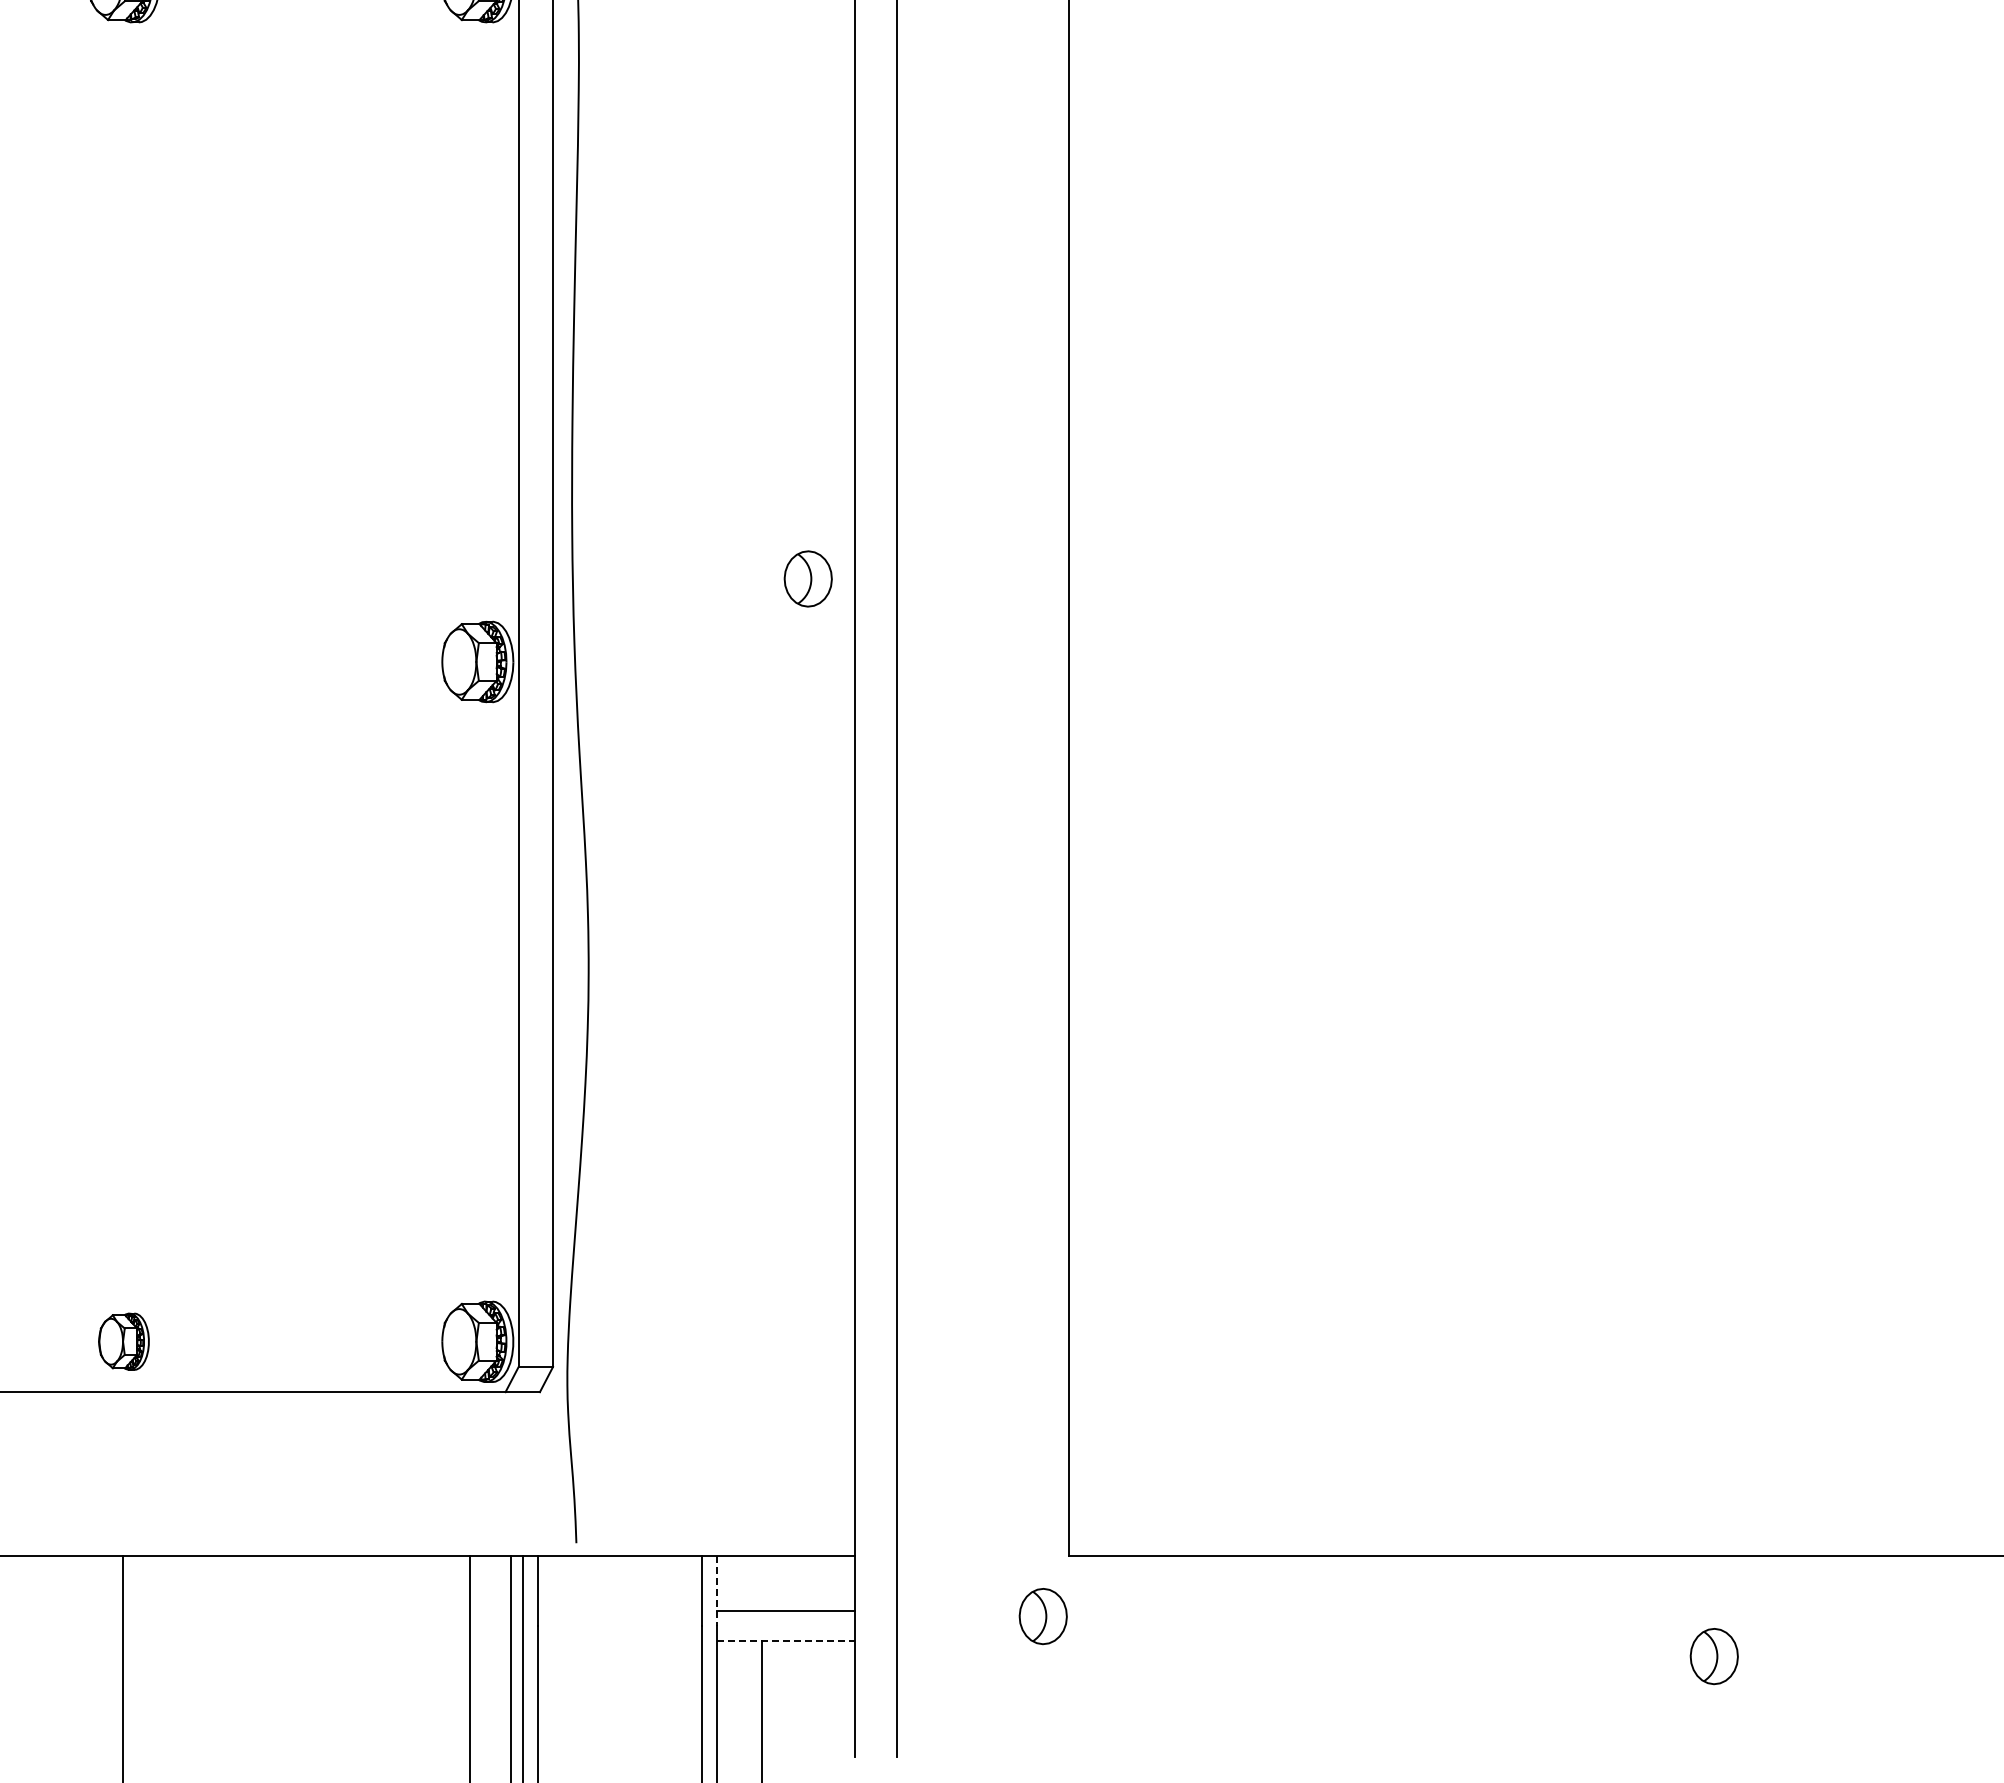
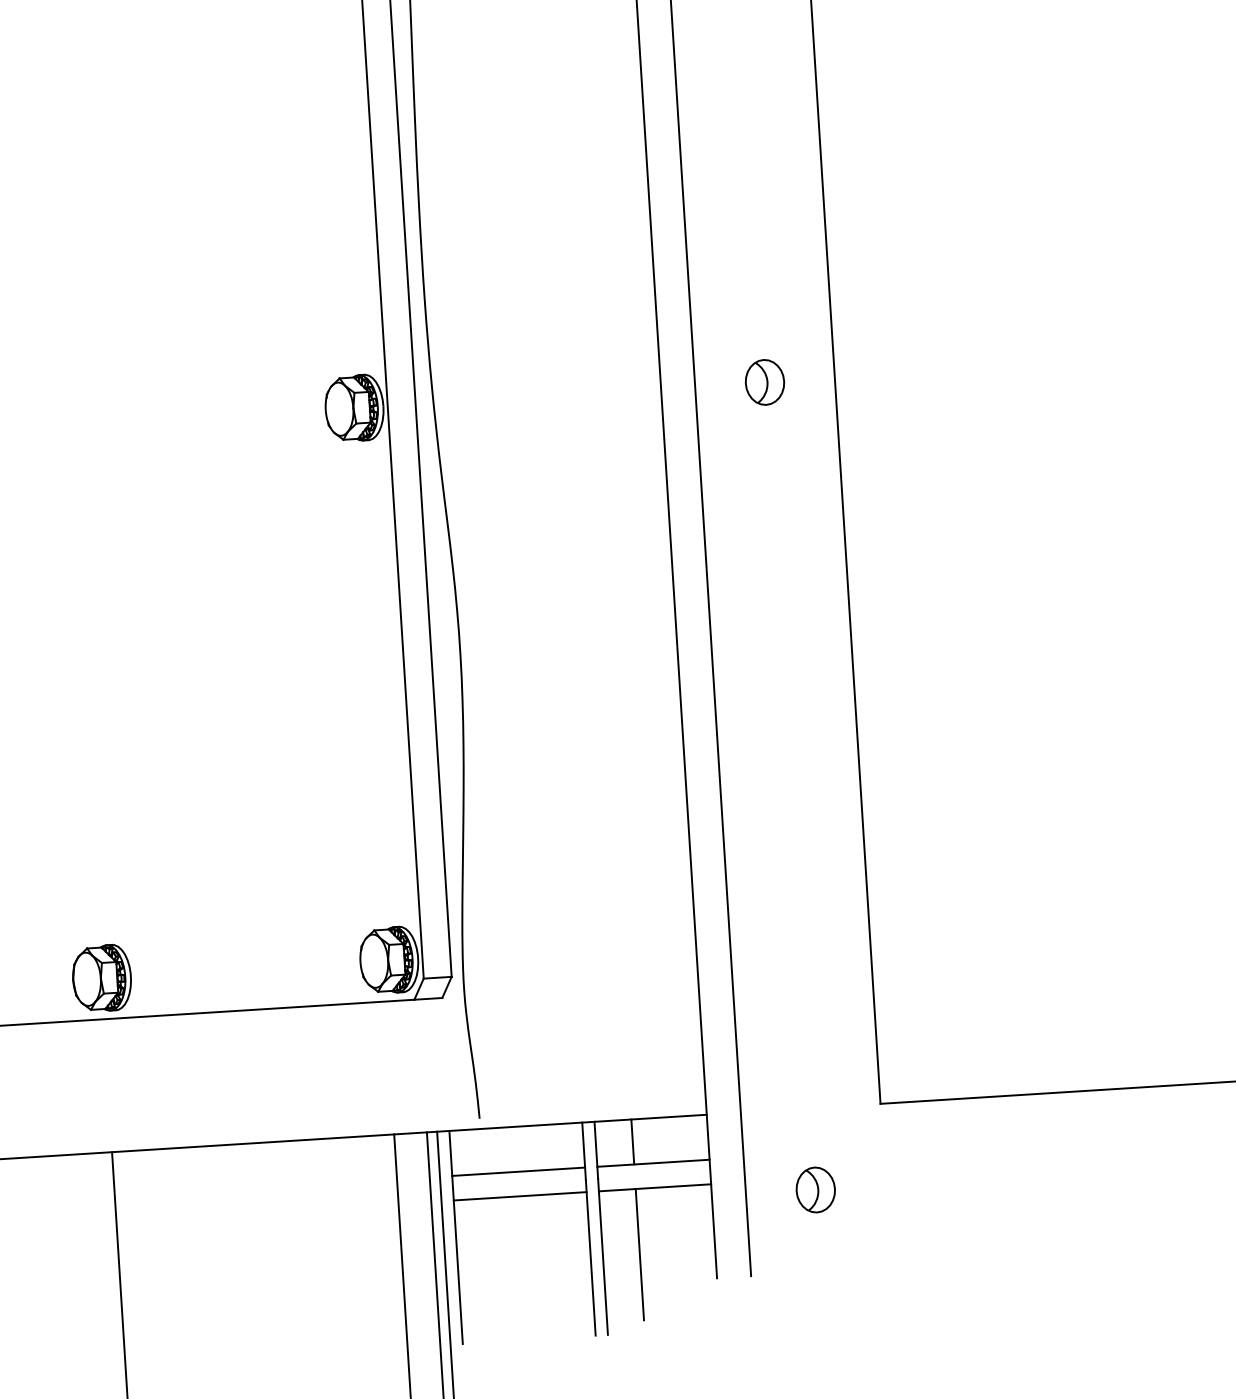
part: (807, 578) -> (764, 382), moved
part: (123, 1341) -> (101, 978), size x1.43
line: (762, 1583) -> (632, 1141), added
line: (717, 1591) -> (596, 1150), dashed -> solid
line: (620, 1611) -> (518, 1171), added
part: (1042, 1616) -> (815, 1190), moved
line: (620, 1641) -> (520, 1196), added
line: (786, 1641) -> (655, 1187), dashed -> solid

